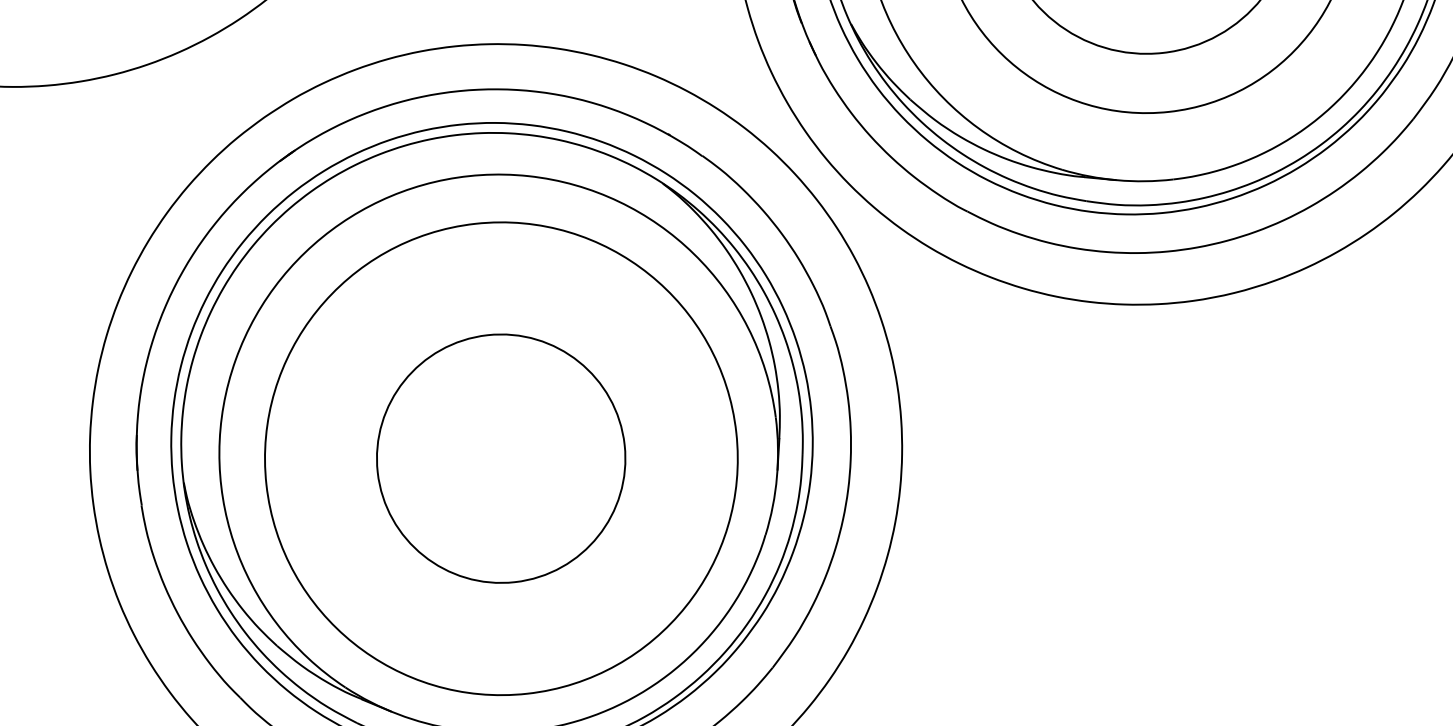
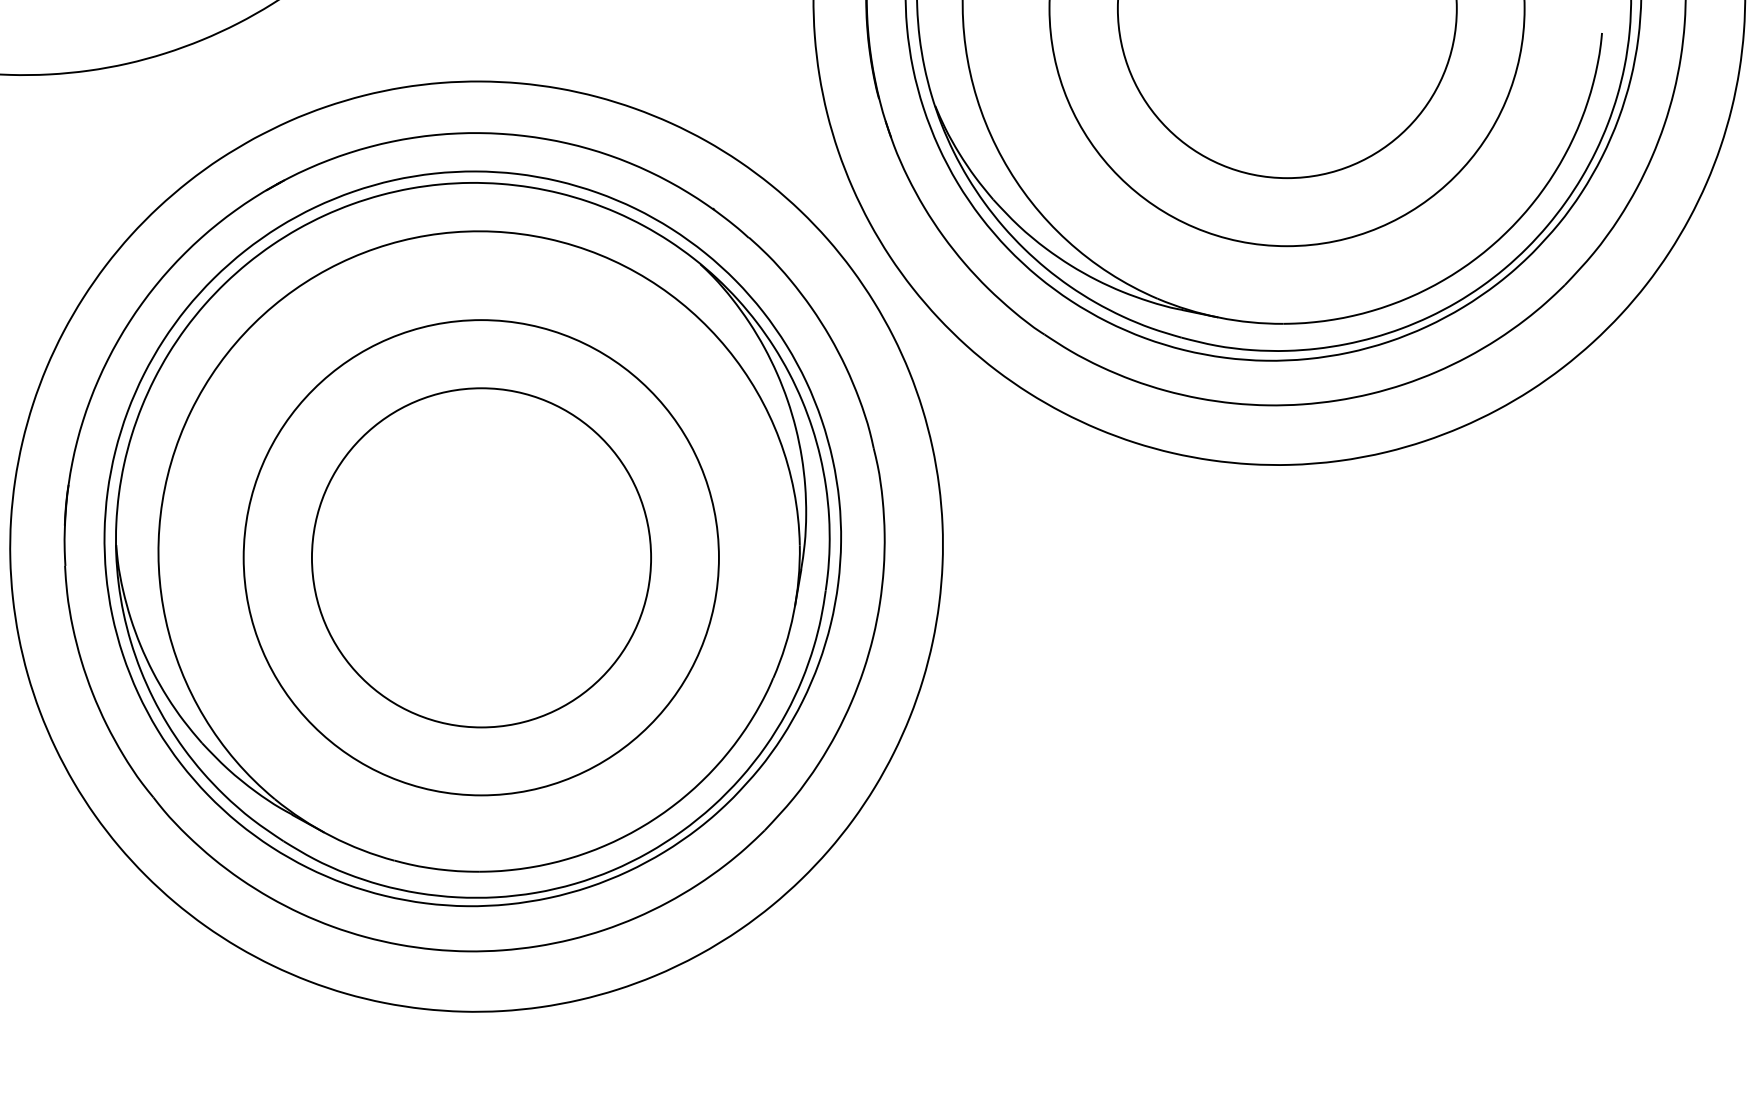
circle: (500, 458) -> (480, 557), size x1.67
circle: (501, 458) -> (481, 557), size x0.62

